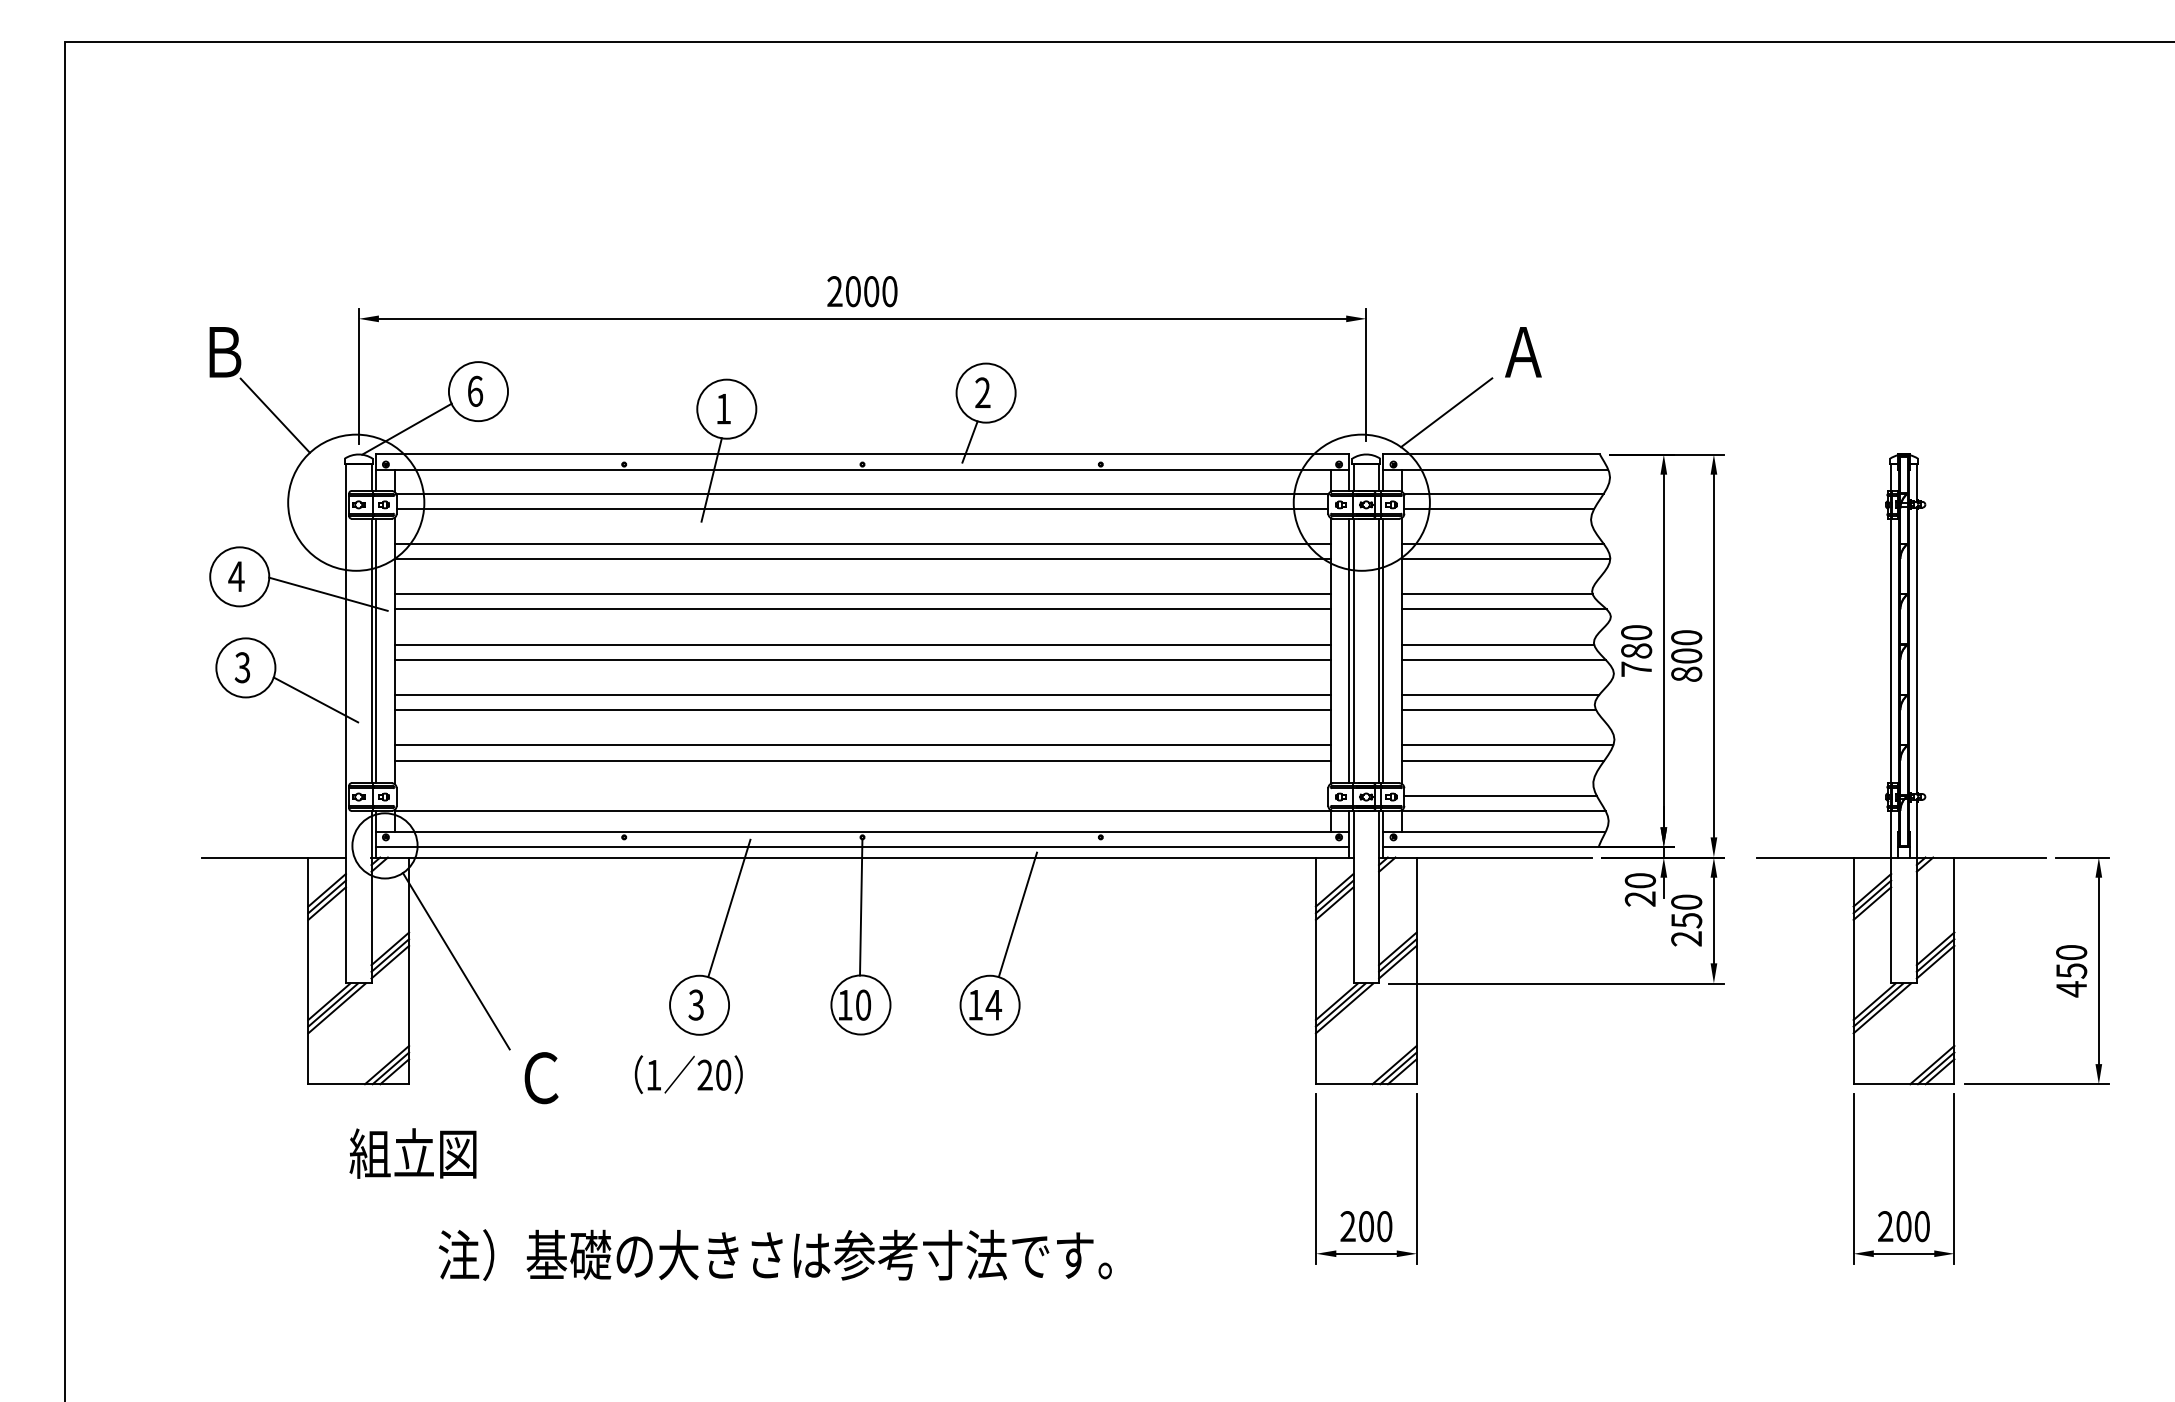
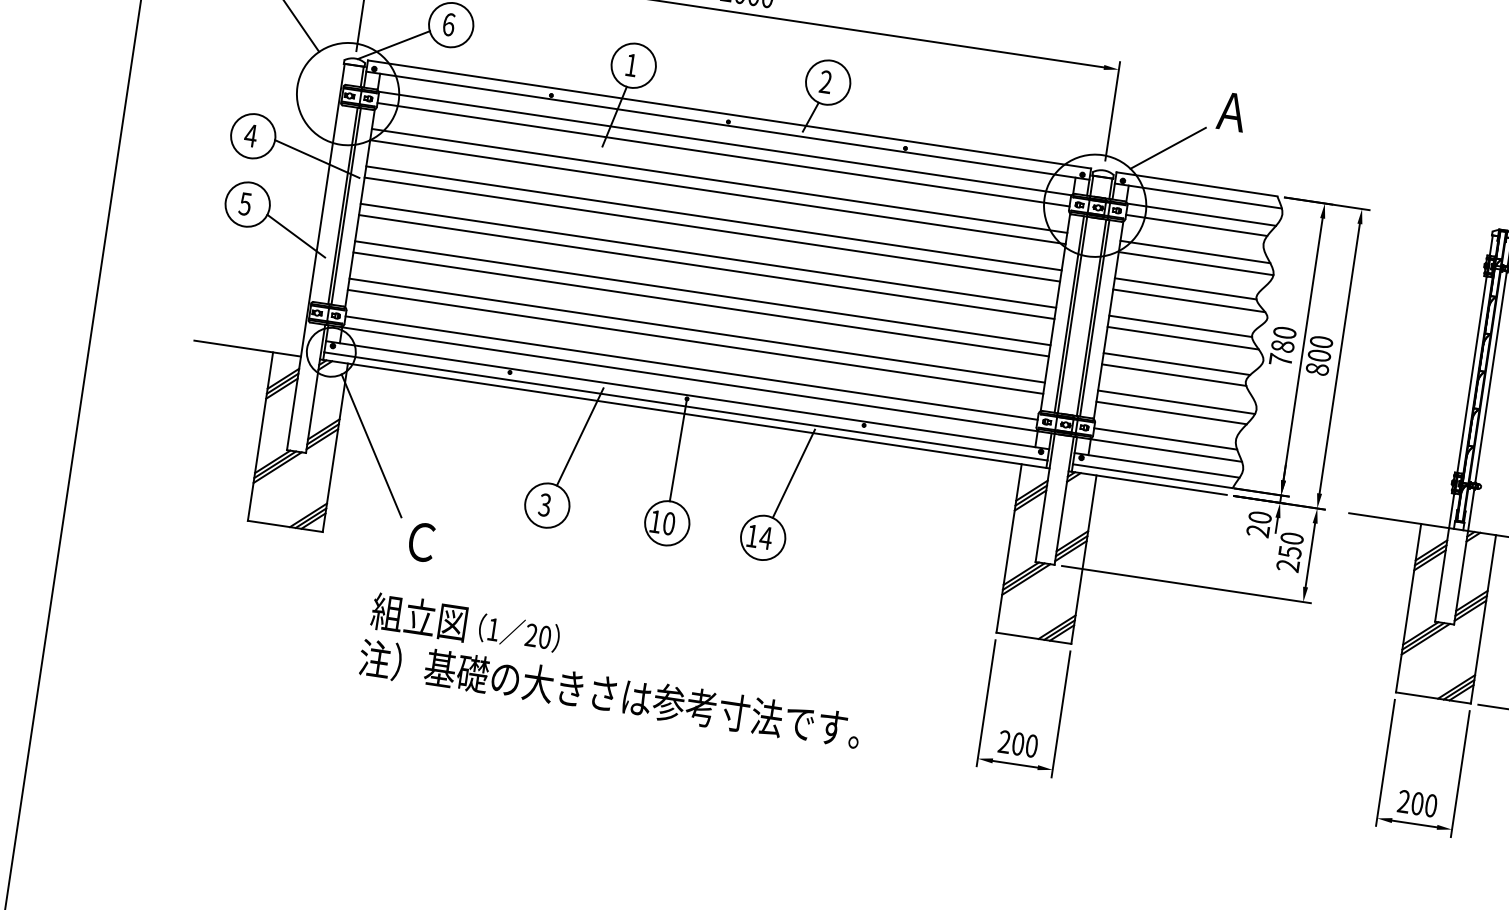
text: (242, 667) -> (245, 203), 3 -> 5
line: (862, 795) -> (691, 367), added
text: (688, 1074) -> (519, 632), moved
text: (412, 1153) -> (418, 617), moved
text: (774, 1254) -> (609, 693), moved

